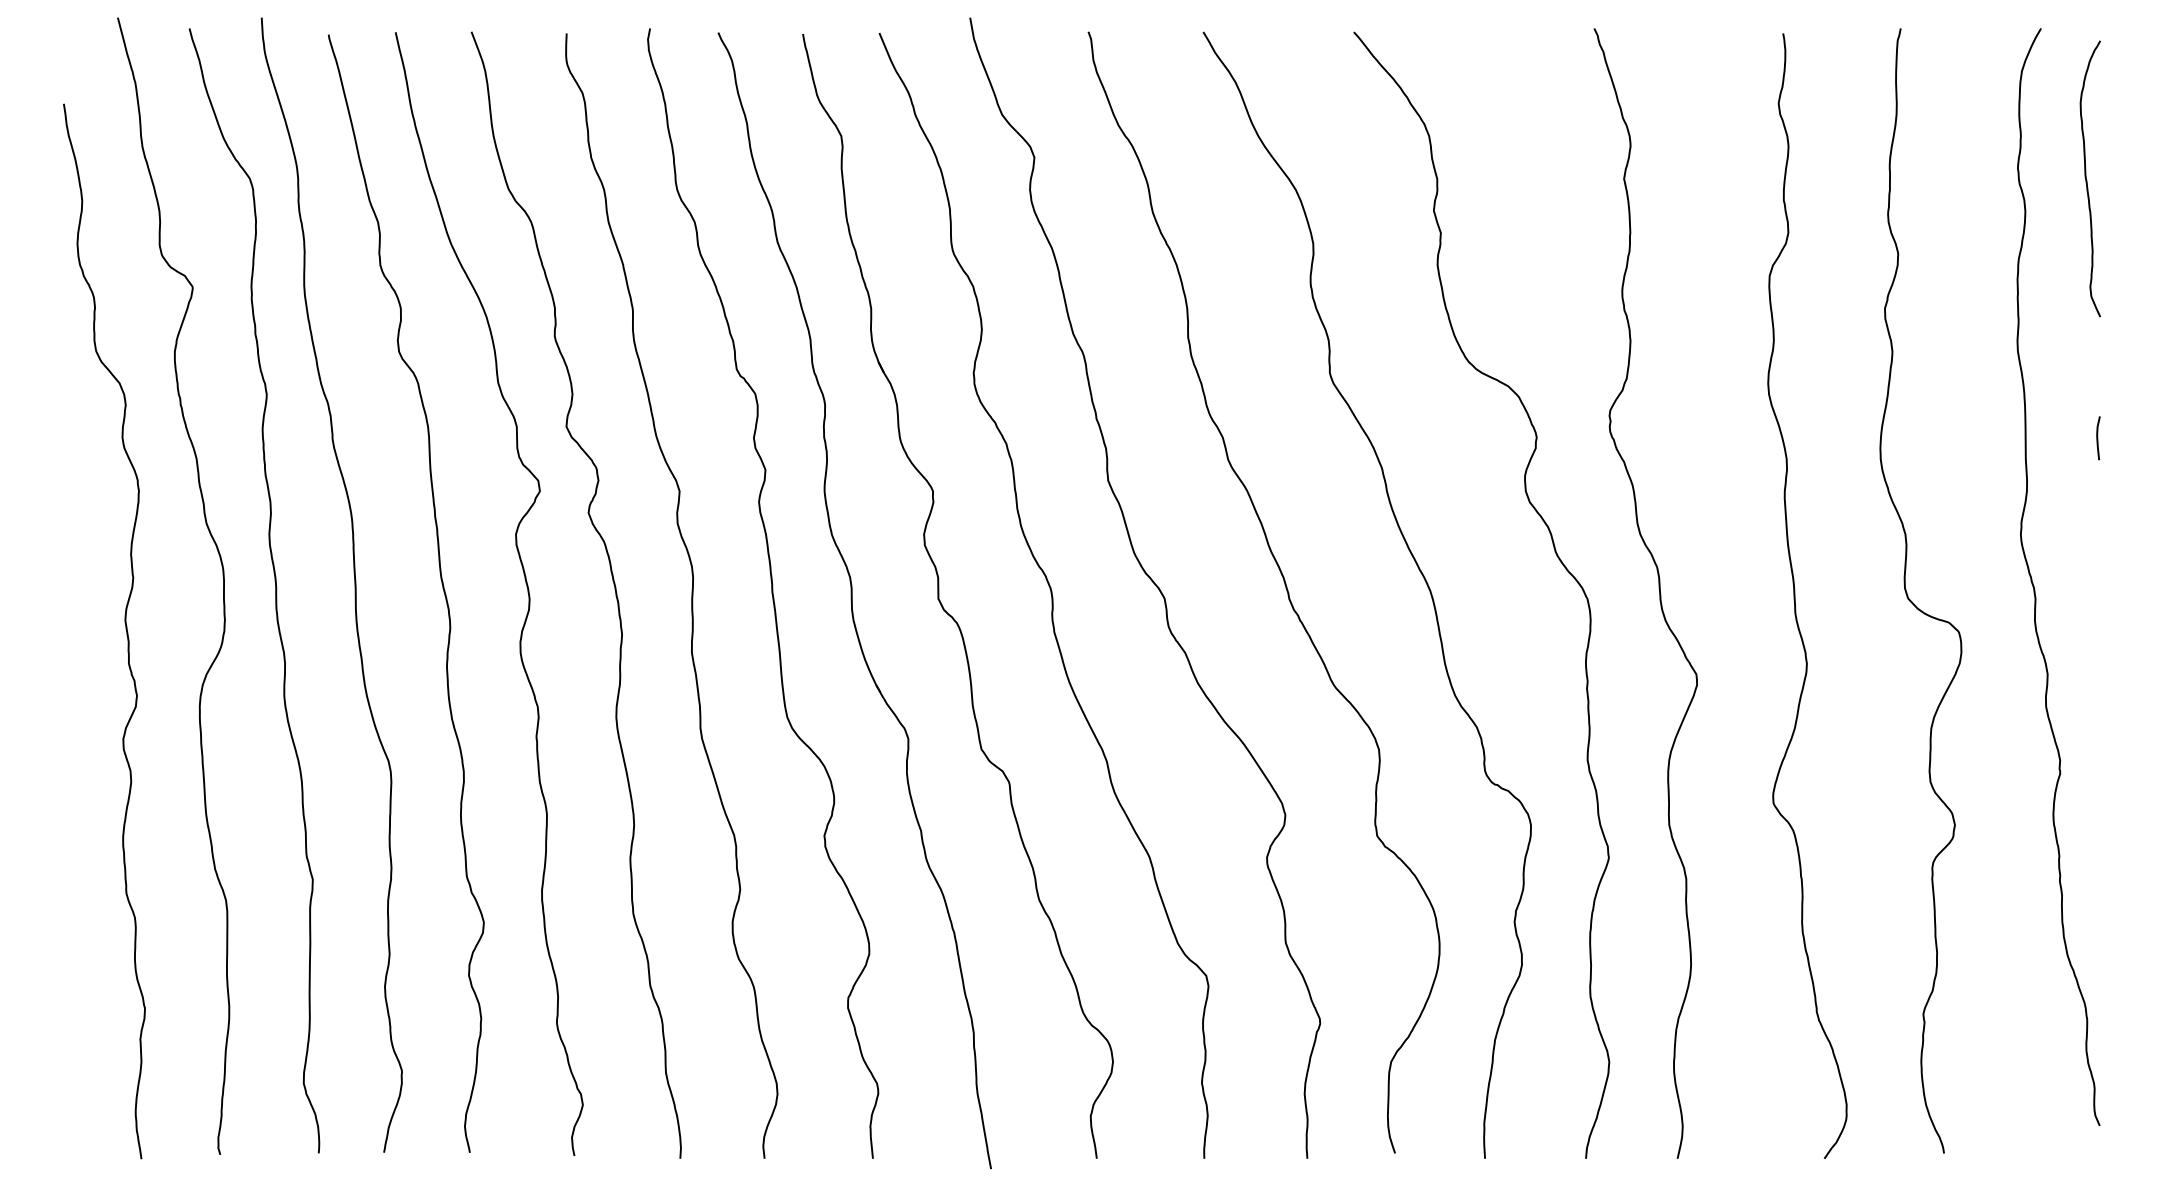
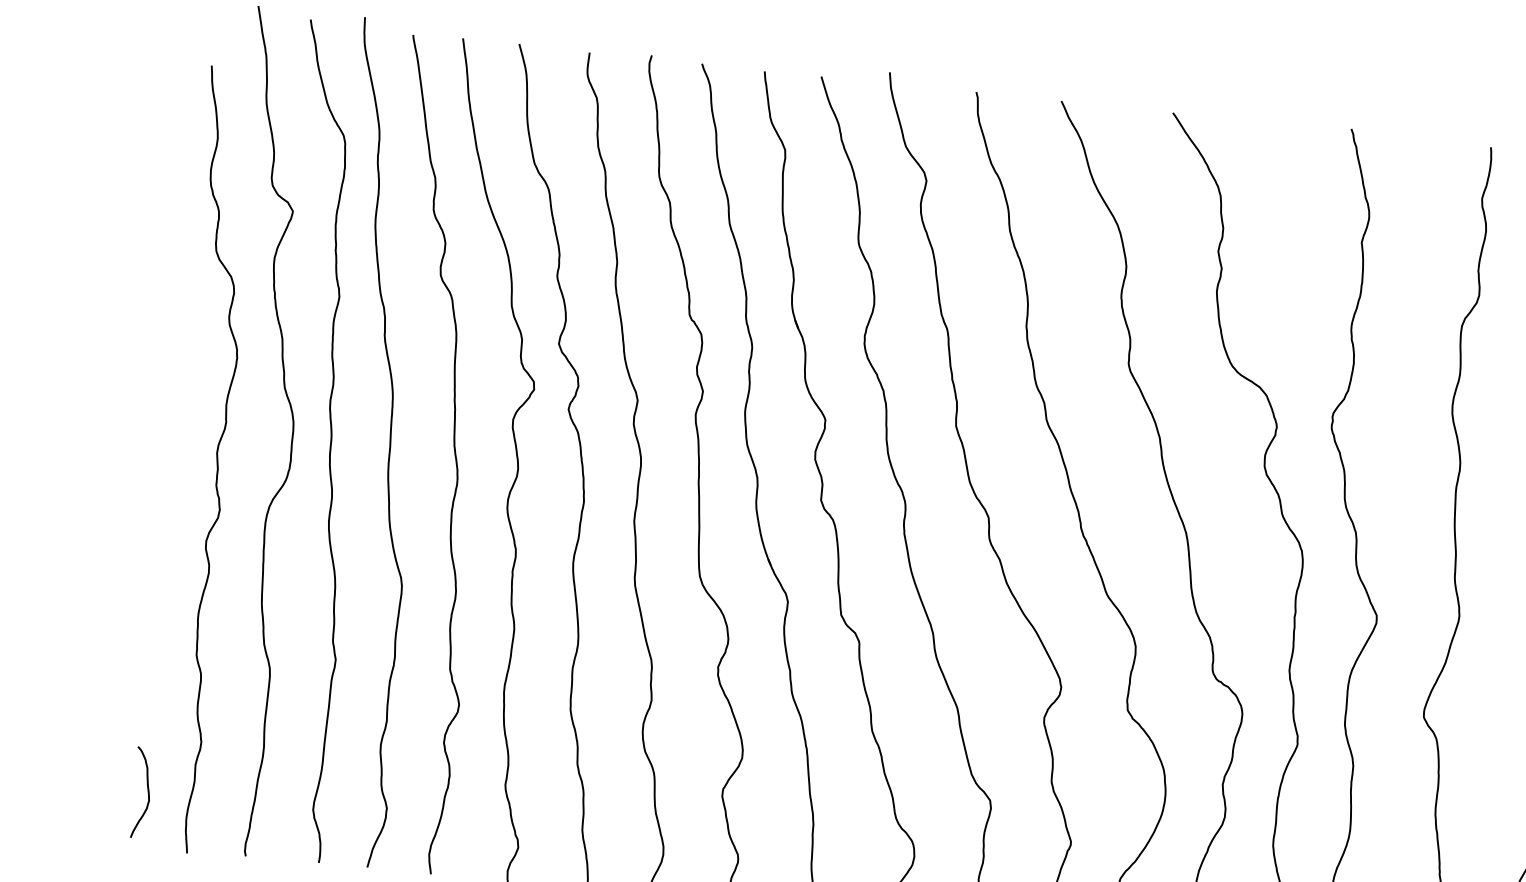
curve: (80, 1083) -> (147, 792), added

